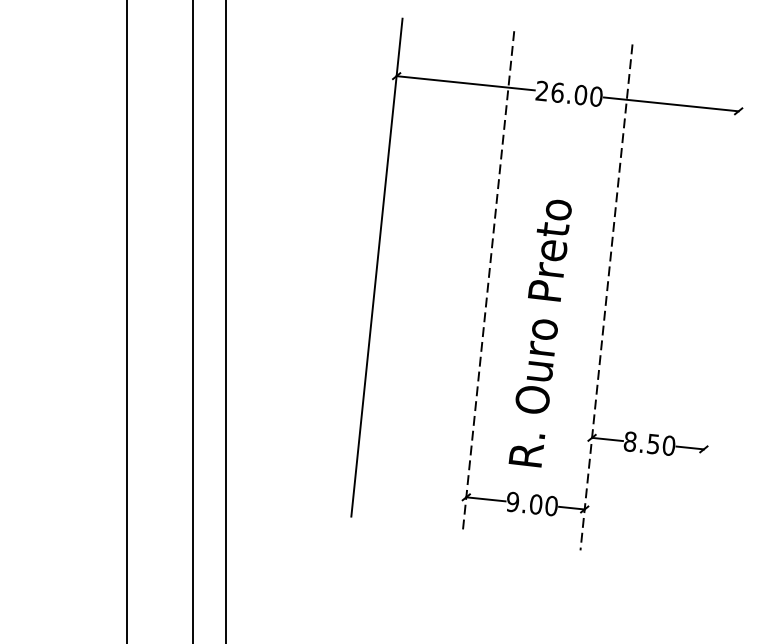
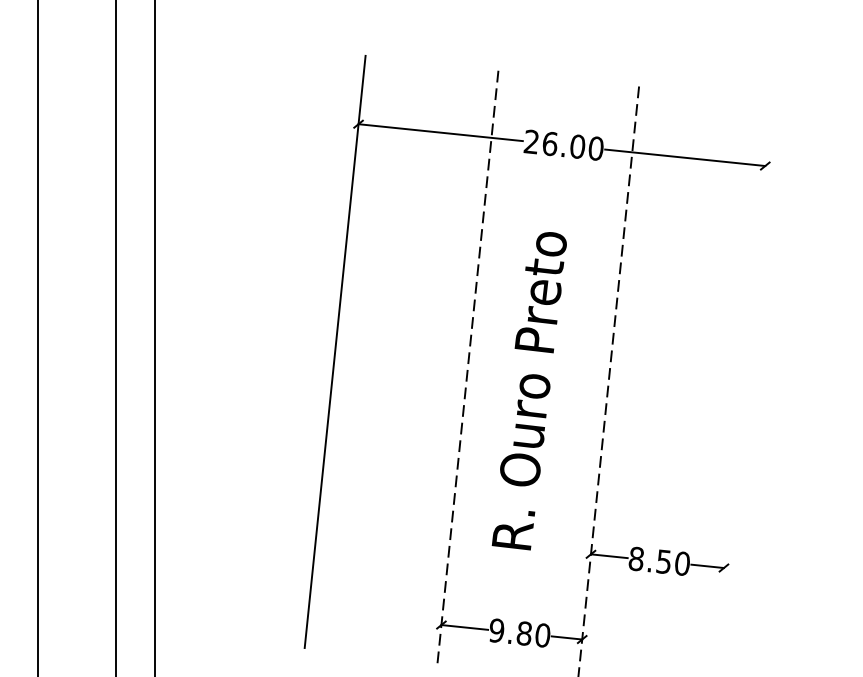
text: (539, 333) -> (528, 390), moved
text: (535, 504) -> (523, 633), 9.00 -> 9.80

